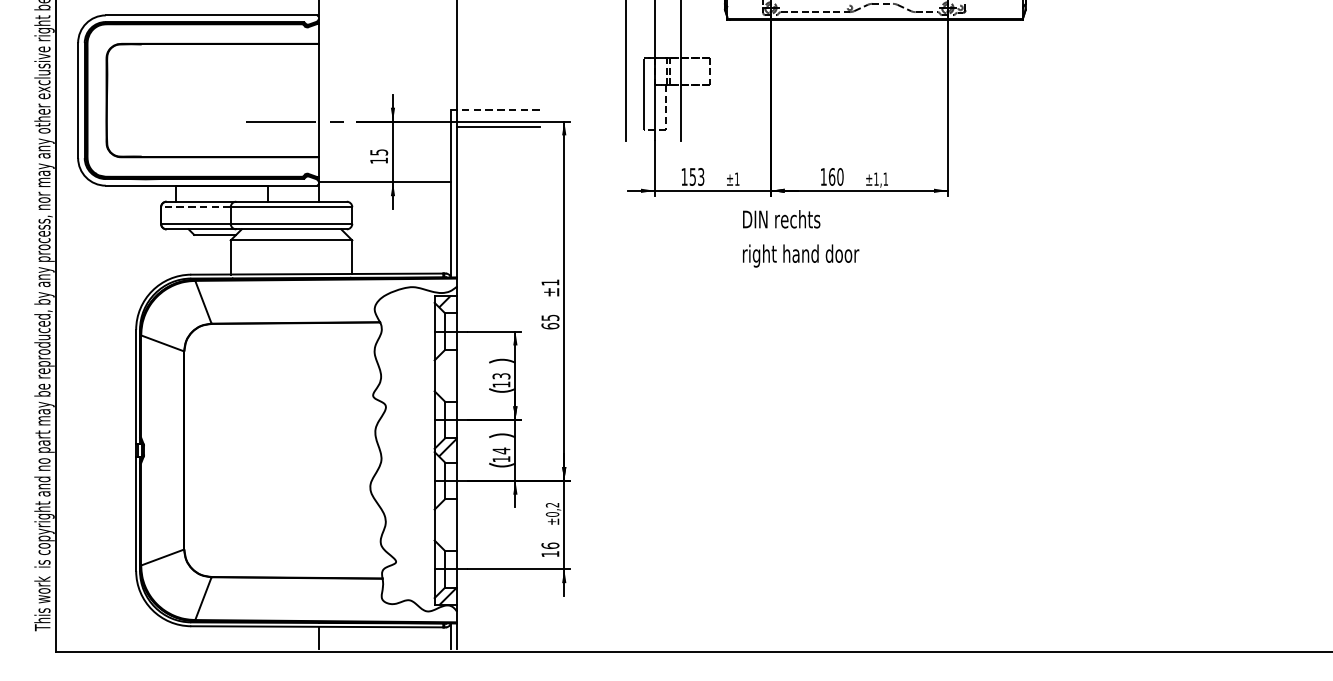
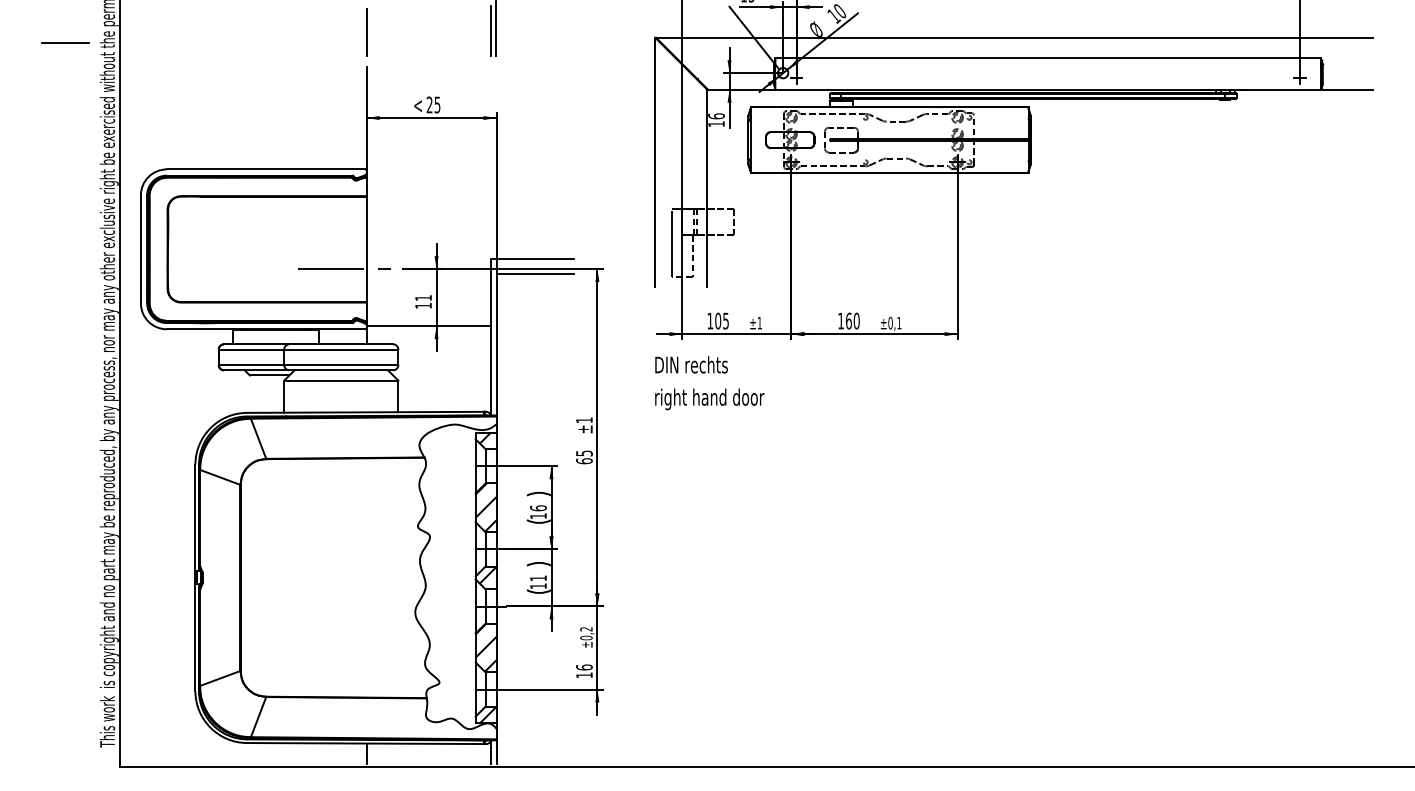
line: (495, 110) -> (532, 258), dashed -> solid
text: (379, 151) -> (423, 297), 15 -> 11
text: (696, 176) -> (721, 320), 153 -> 105
text: (876, 178) -> (890, 322), ±1,1 -> ±0,1
line: (195, 207) -> (251, 349), dashed -> solid
text: (800, 239) -> (709, 383), moved
hatch: (445, 375) -> (485, 507), added
text: (501, 376) -> (538, 508), 13 -> 16
text: (501, 451) -> (538, 578), 14 -> 11
hatch: (445, 524) -> (485, 647), added

